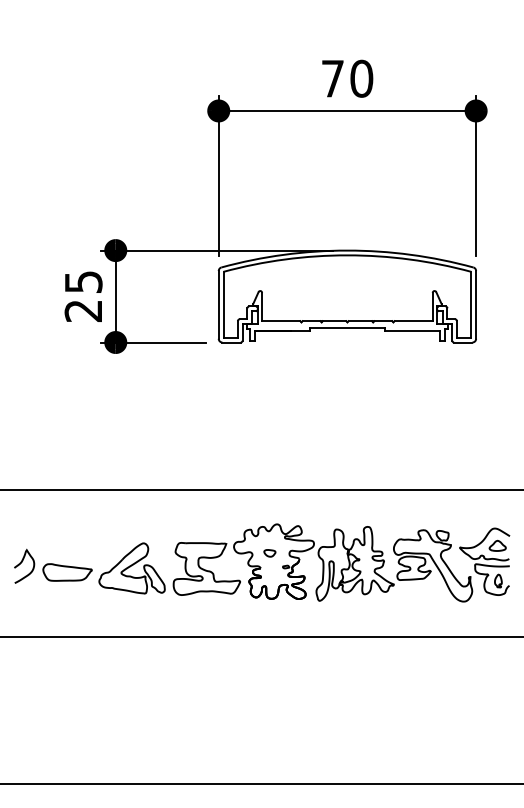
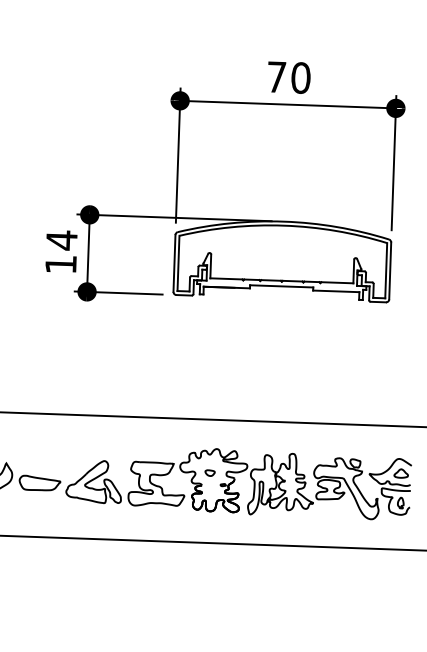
text: (83, 295) -> (61, 251), 25 -> 14

